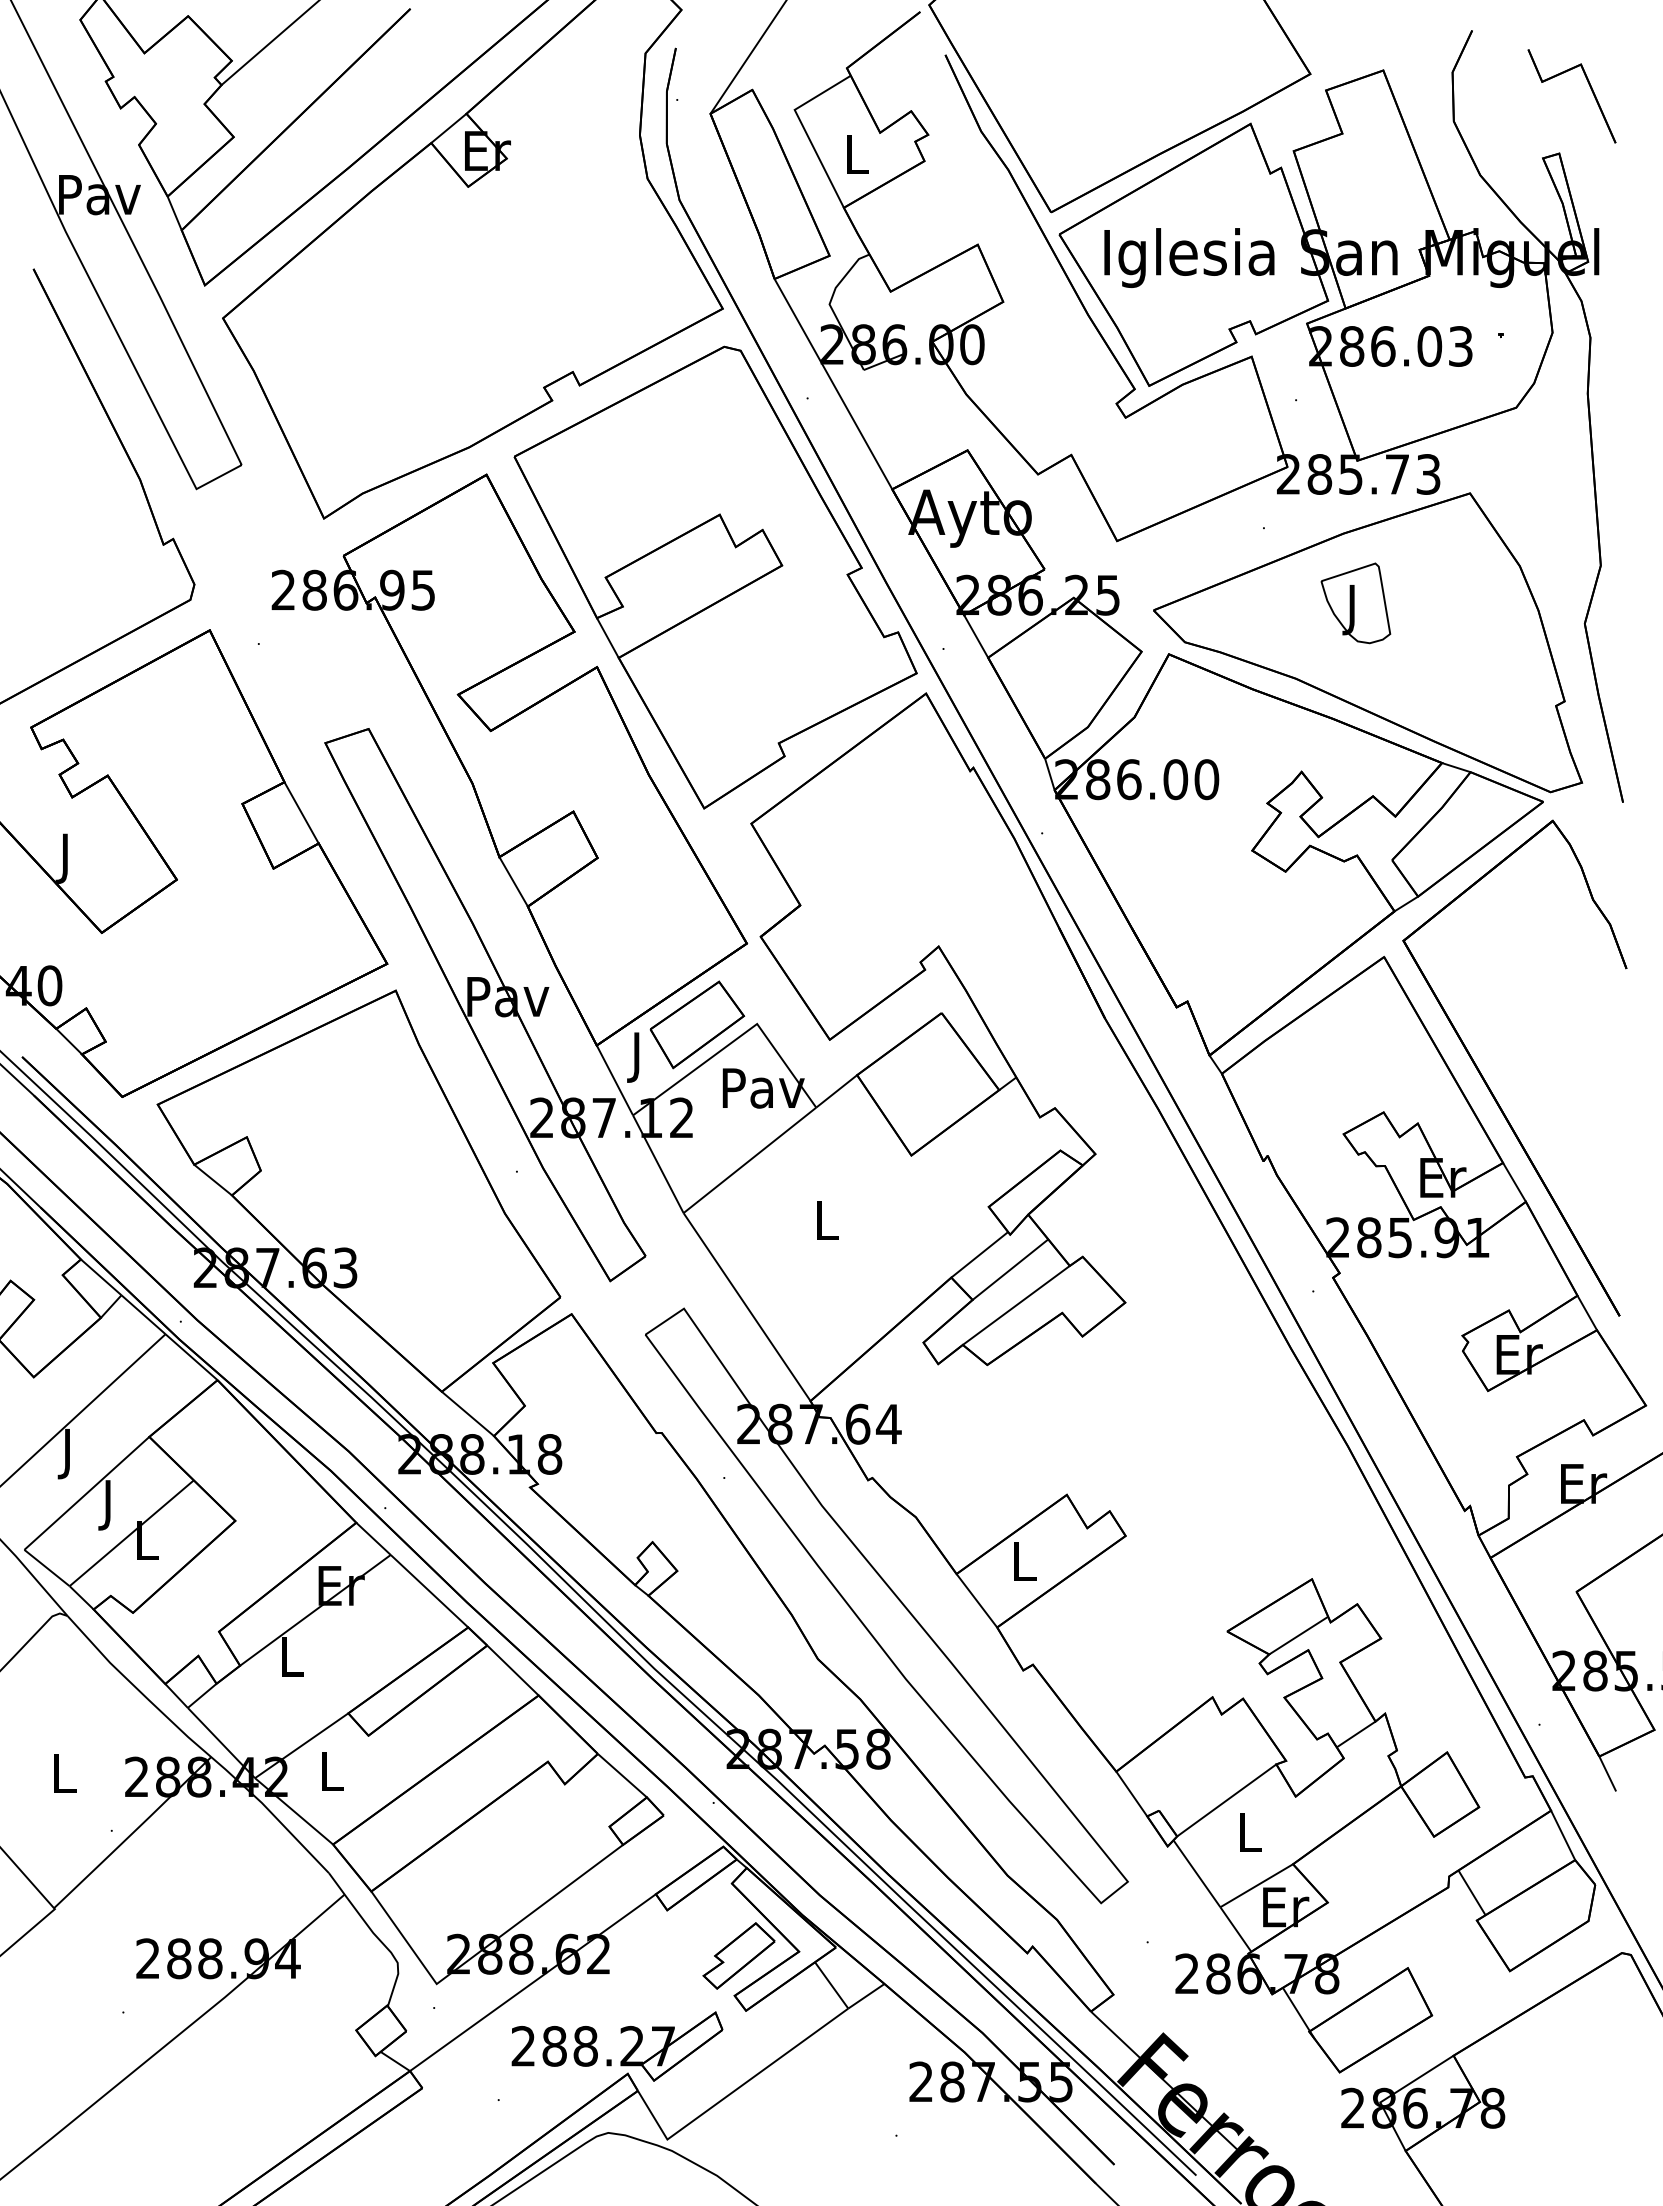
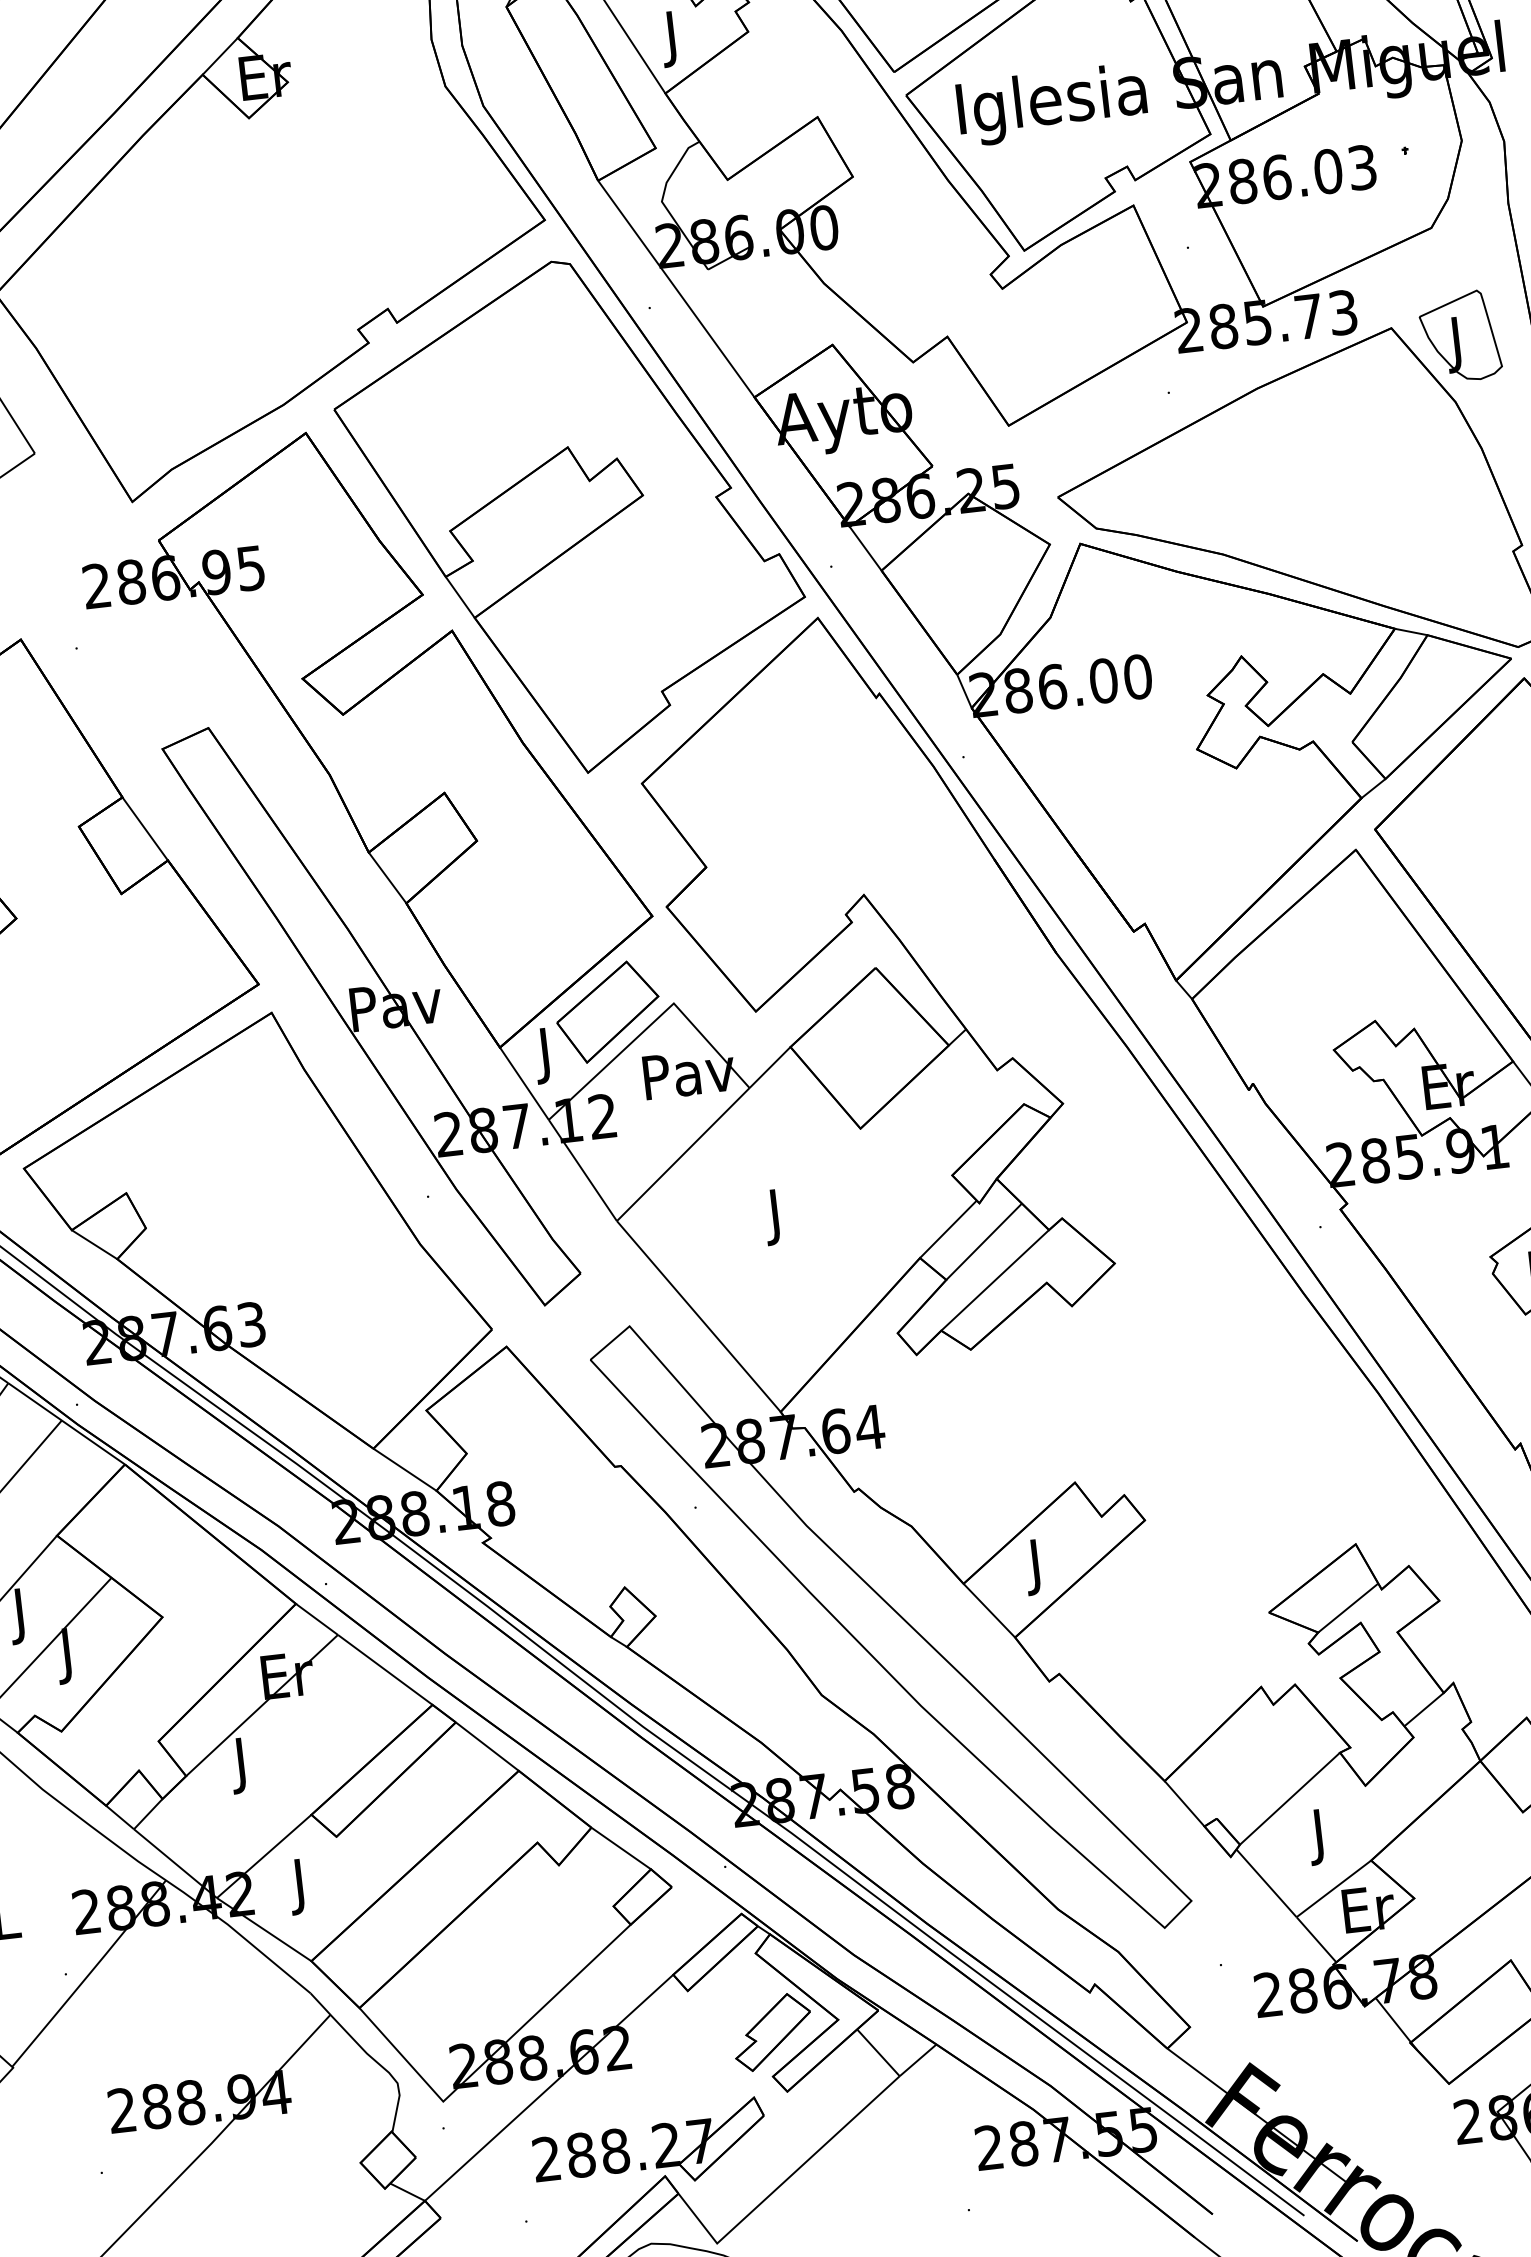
text: (856, 159) -> (673, 38), L -> J
part: (1355, 603) -> (1459, 337), moved
text: (827, 1225) -> (777, 1216), L -> J
text: (147, 1545) -> (68, 1655), L -> J
text: (1024, 1566) -> (1037, 1566), L -> J
text: (292, 1662) -> (243, 1765), L -> J
text: (332, 1776) -> (302, 1886), L -> J
text: (1250, 1837) -> (1320, 1836), L -> J

